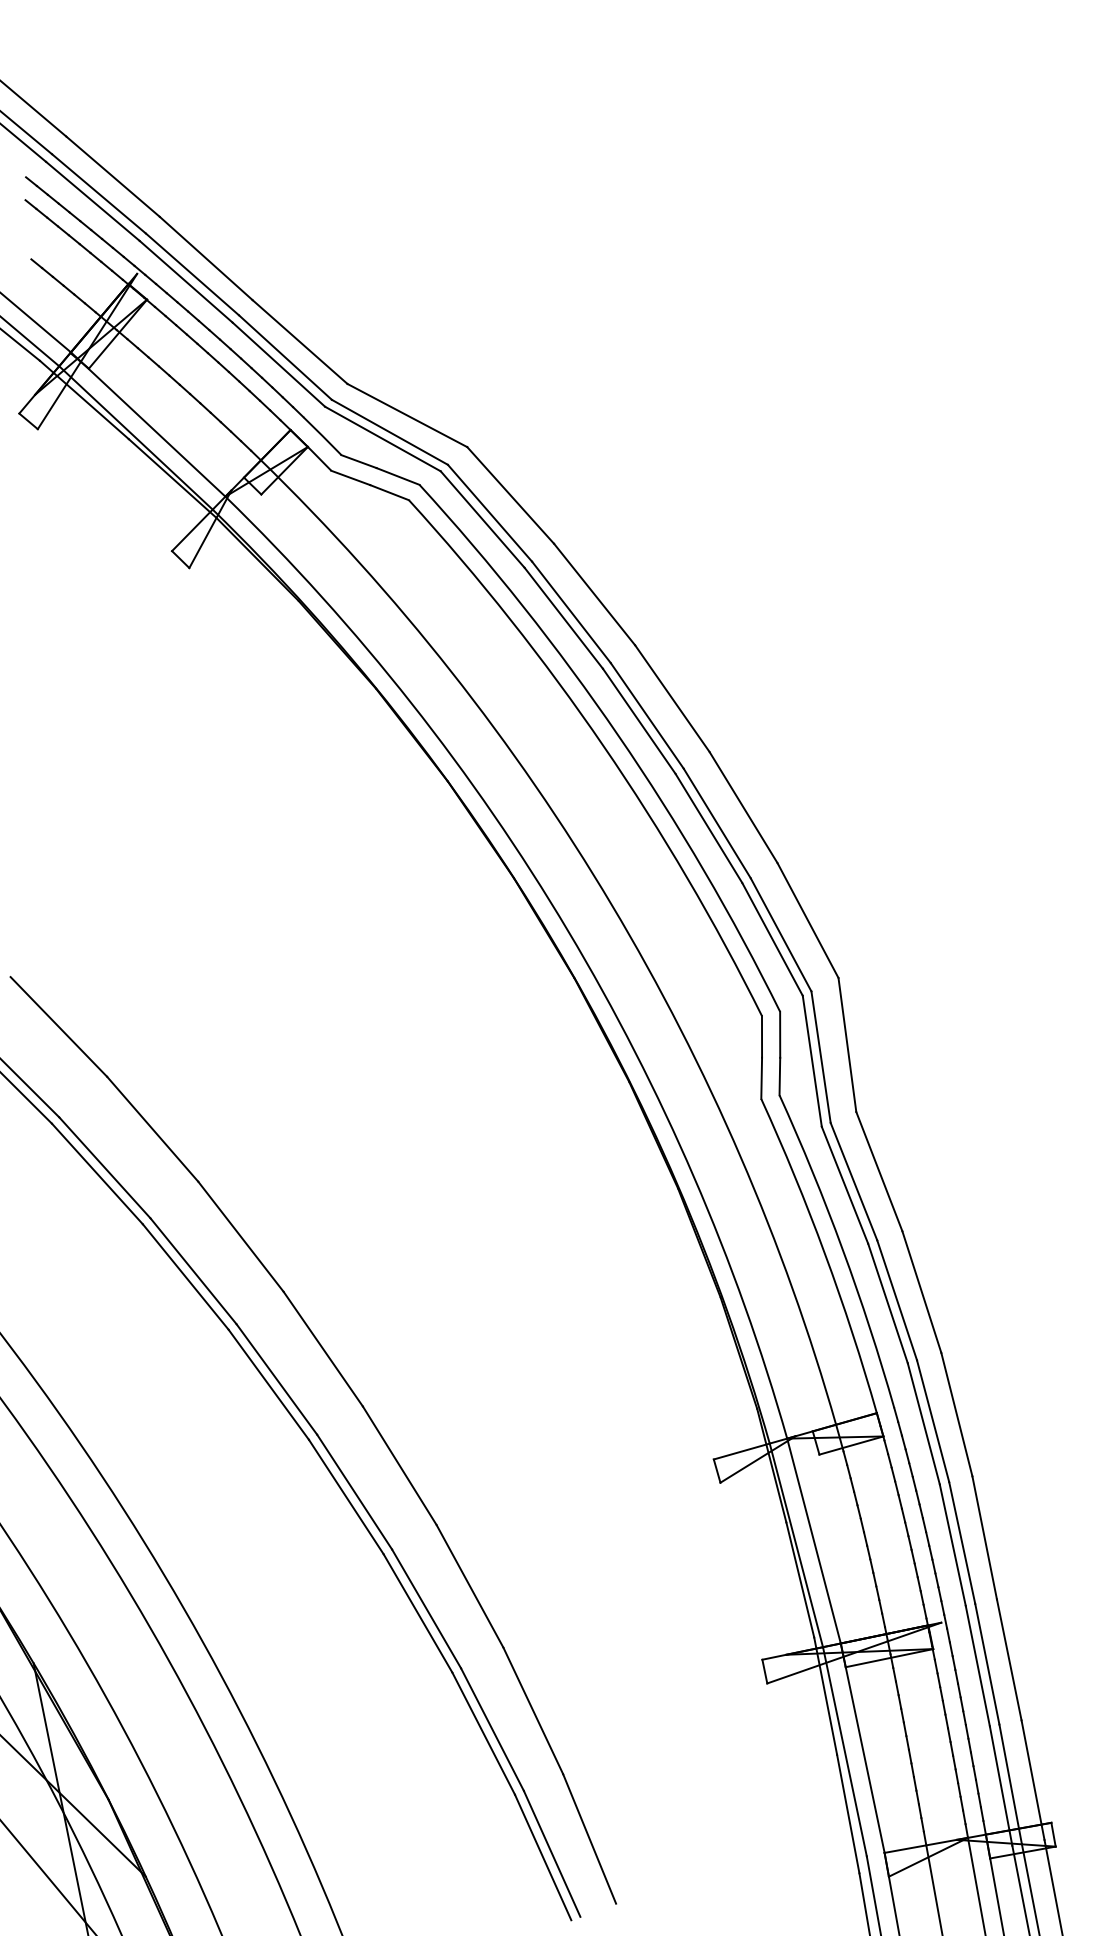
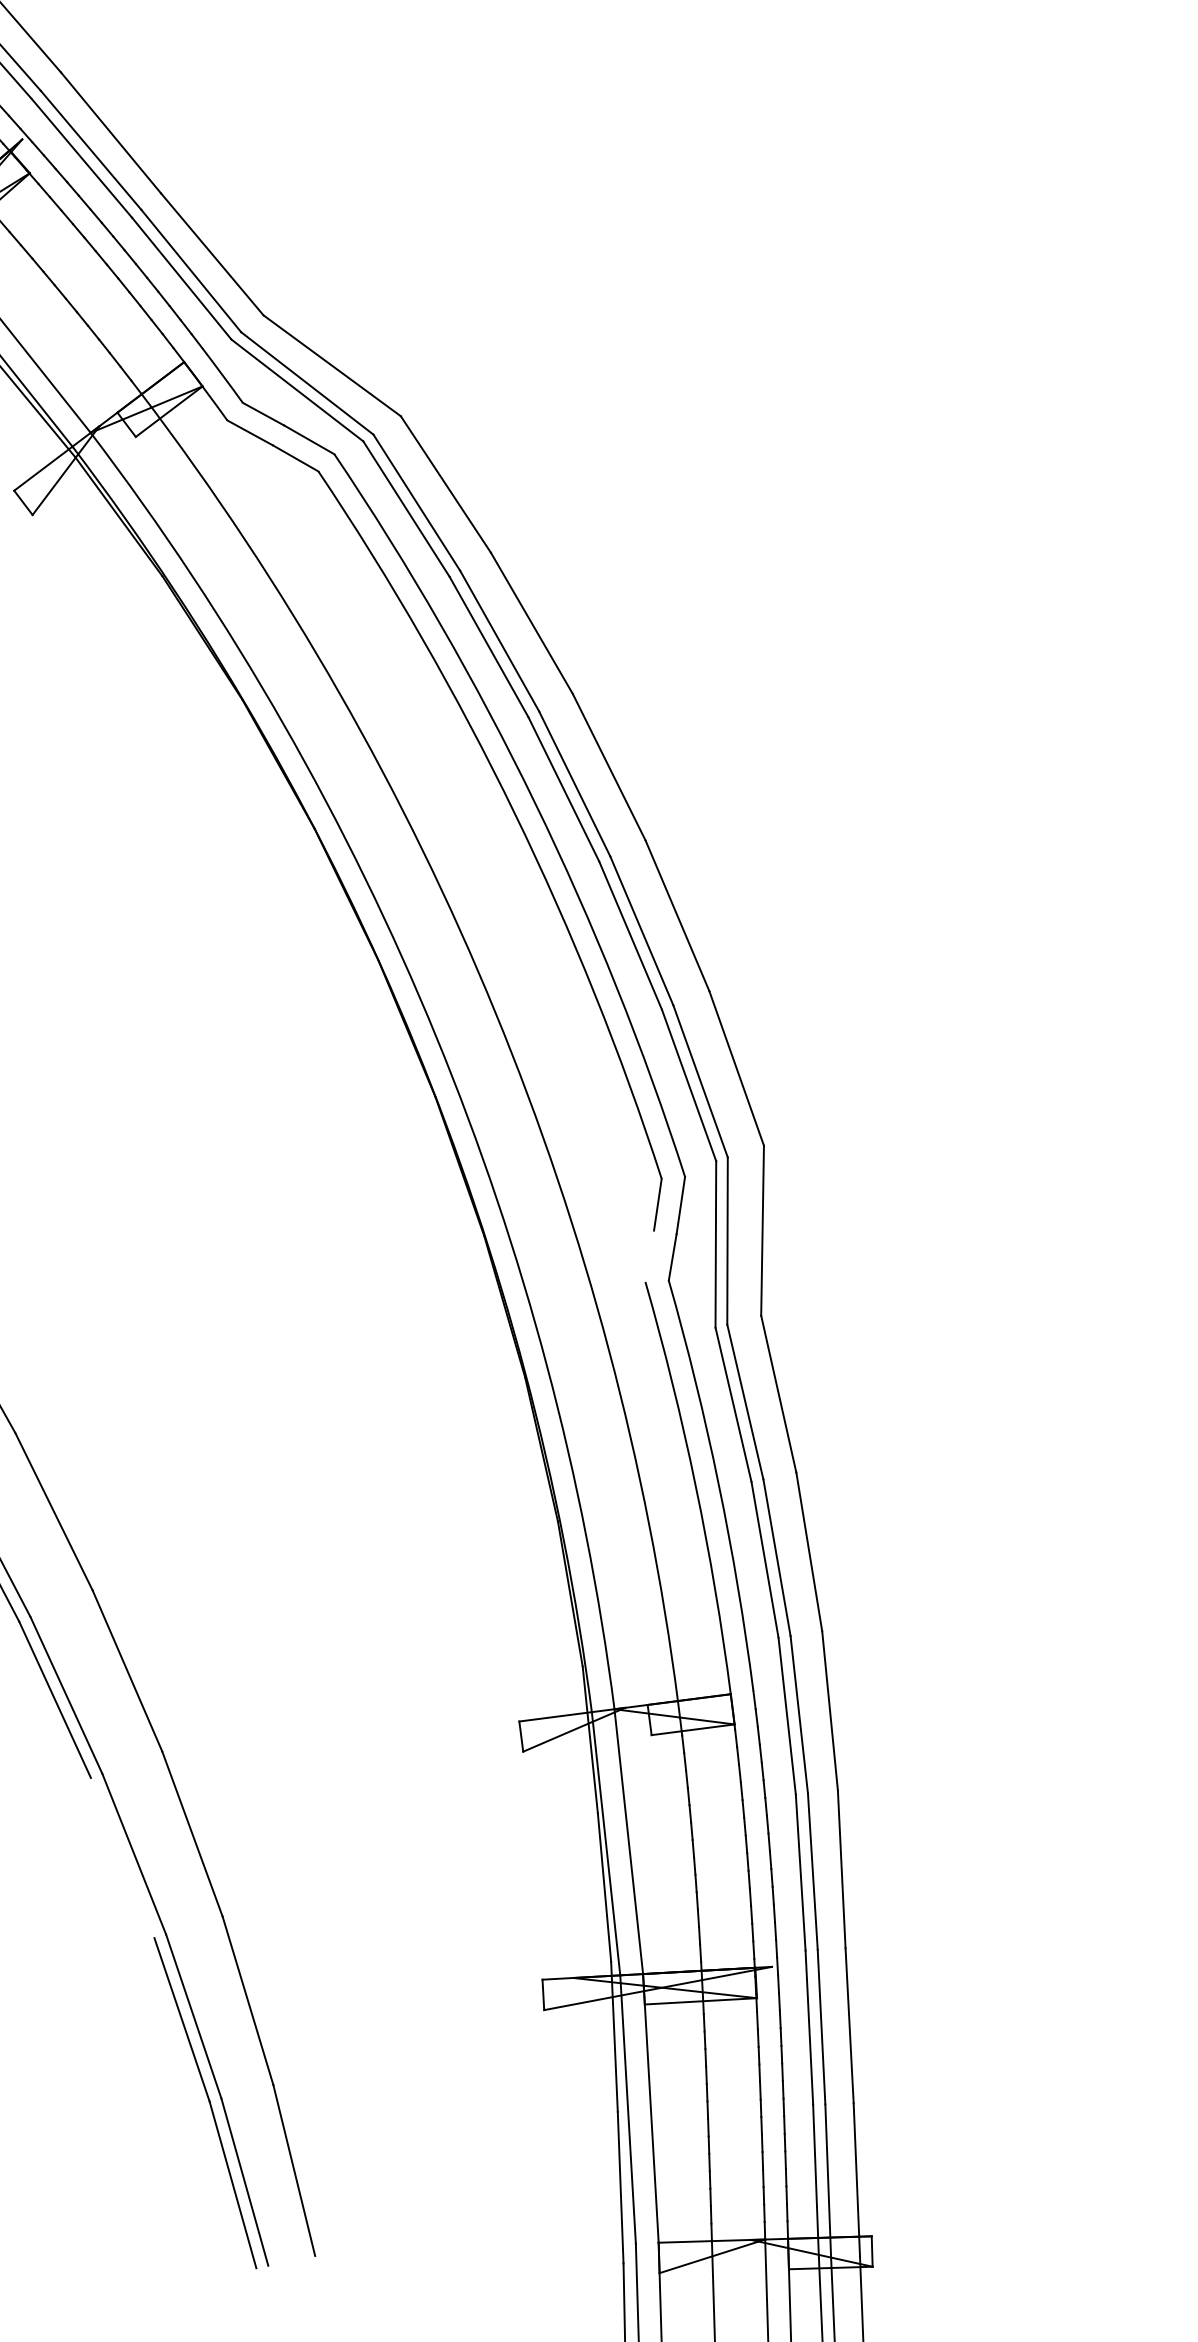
line: (761, 1078) -> (649, 1256), removed
line: (417, 1613) -> (122, 1858), removed

